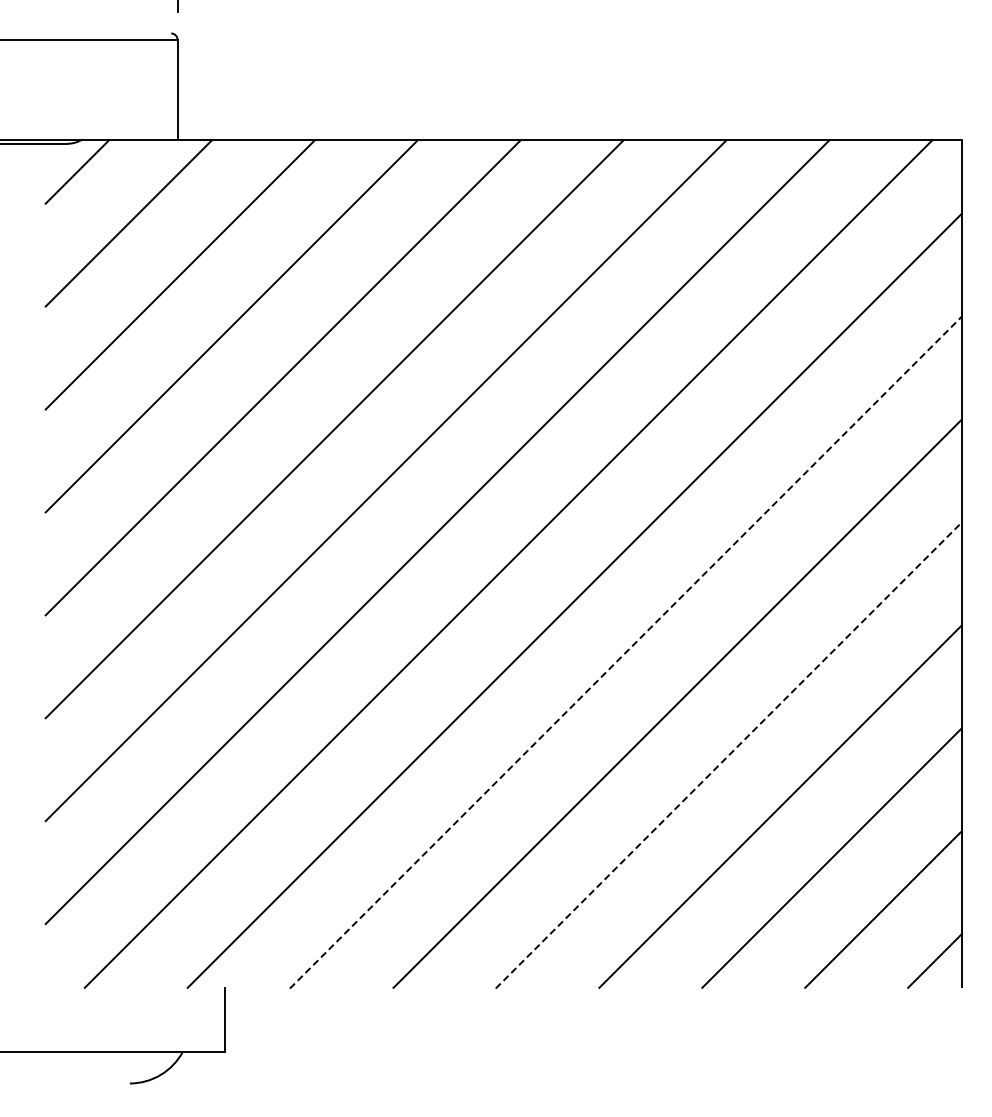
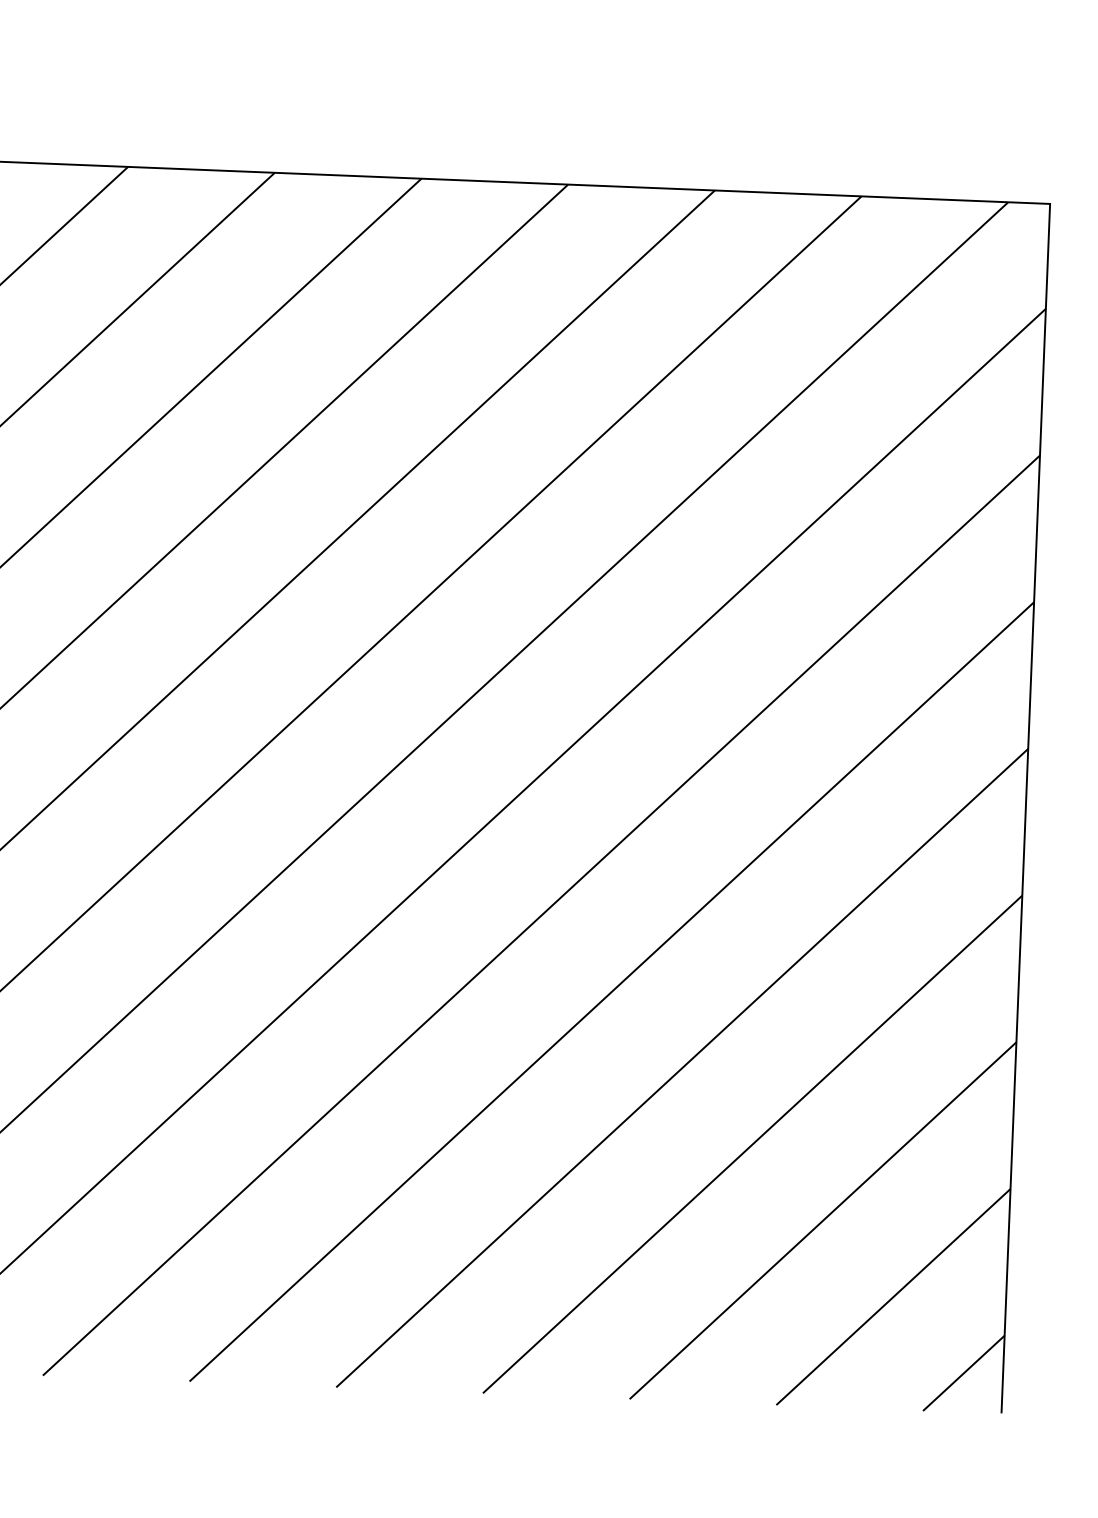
line: (626, 652) -> (541, 915), dashed -> solid
line: (729, 755) -> (682, 1068), dashed -> solid

